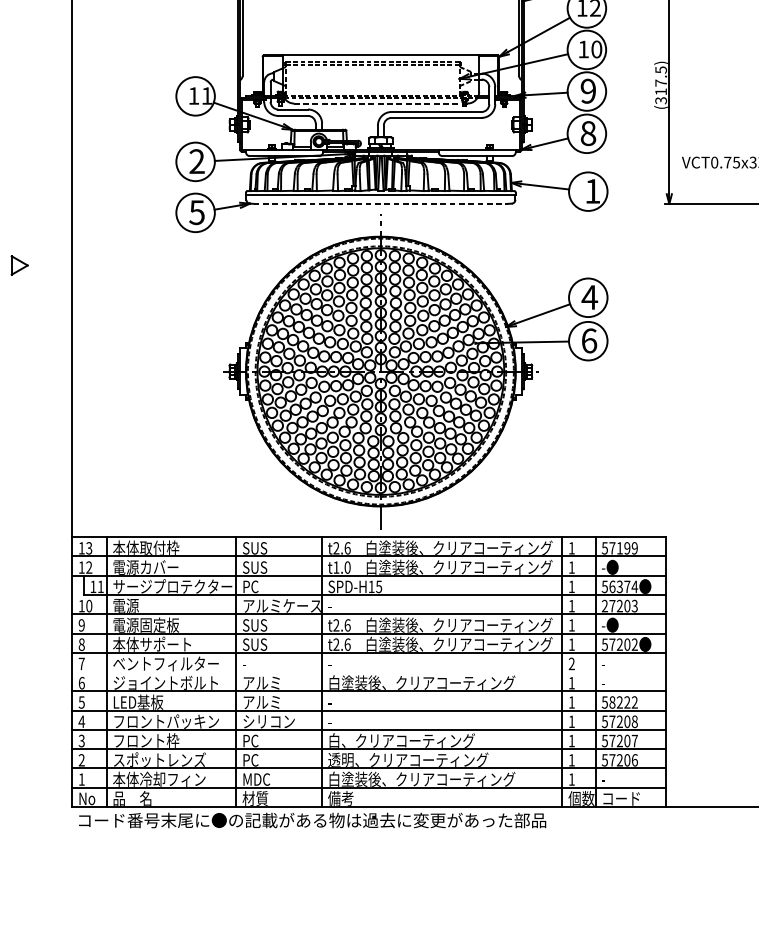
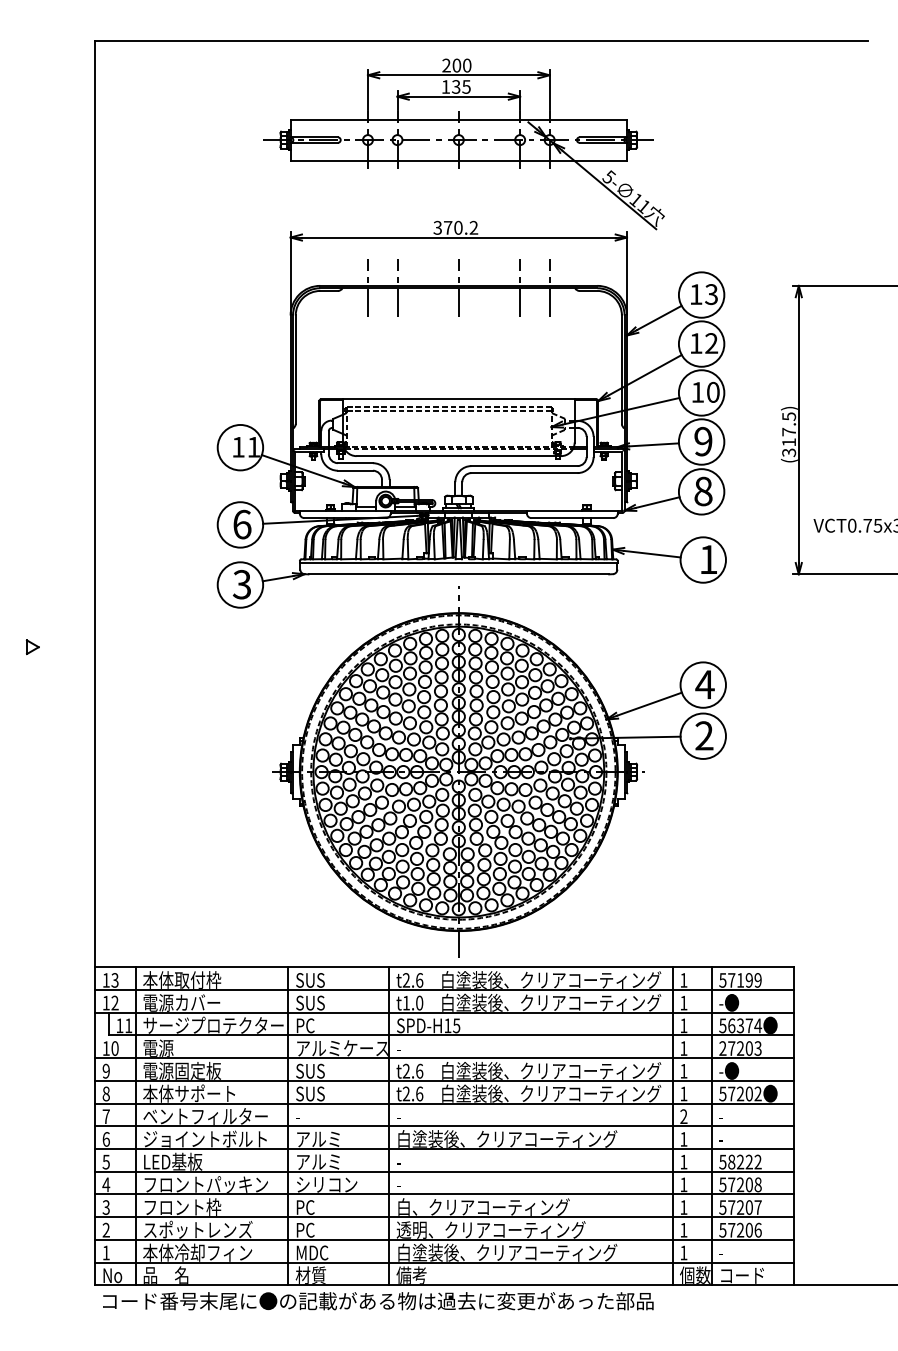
line: (380, 103) -> (458, 456), dashed -> solid
text: (197, 161) -> (242, 524), 2 -> 6
line: (381, 203) -> (459, 574), dashed -> solid
text: (197, 211) -> (242, 583), 5 -> 3
part: (19, 265) -> (32, 647), size x0.62
text: (589, 340) -> (704, 735), 6 -> 2
line: (368, 672) -> (444, 1126), added

